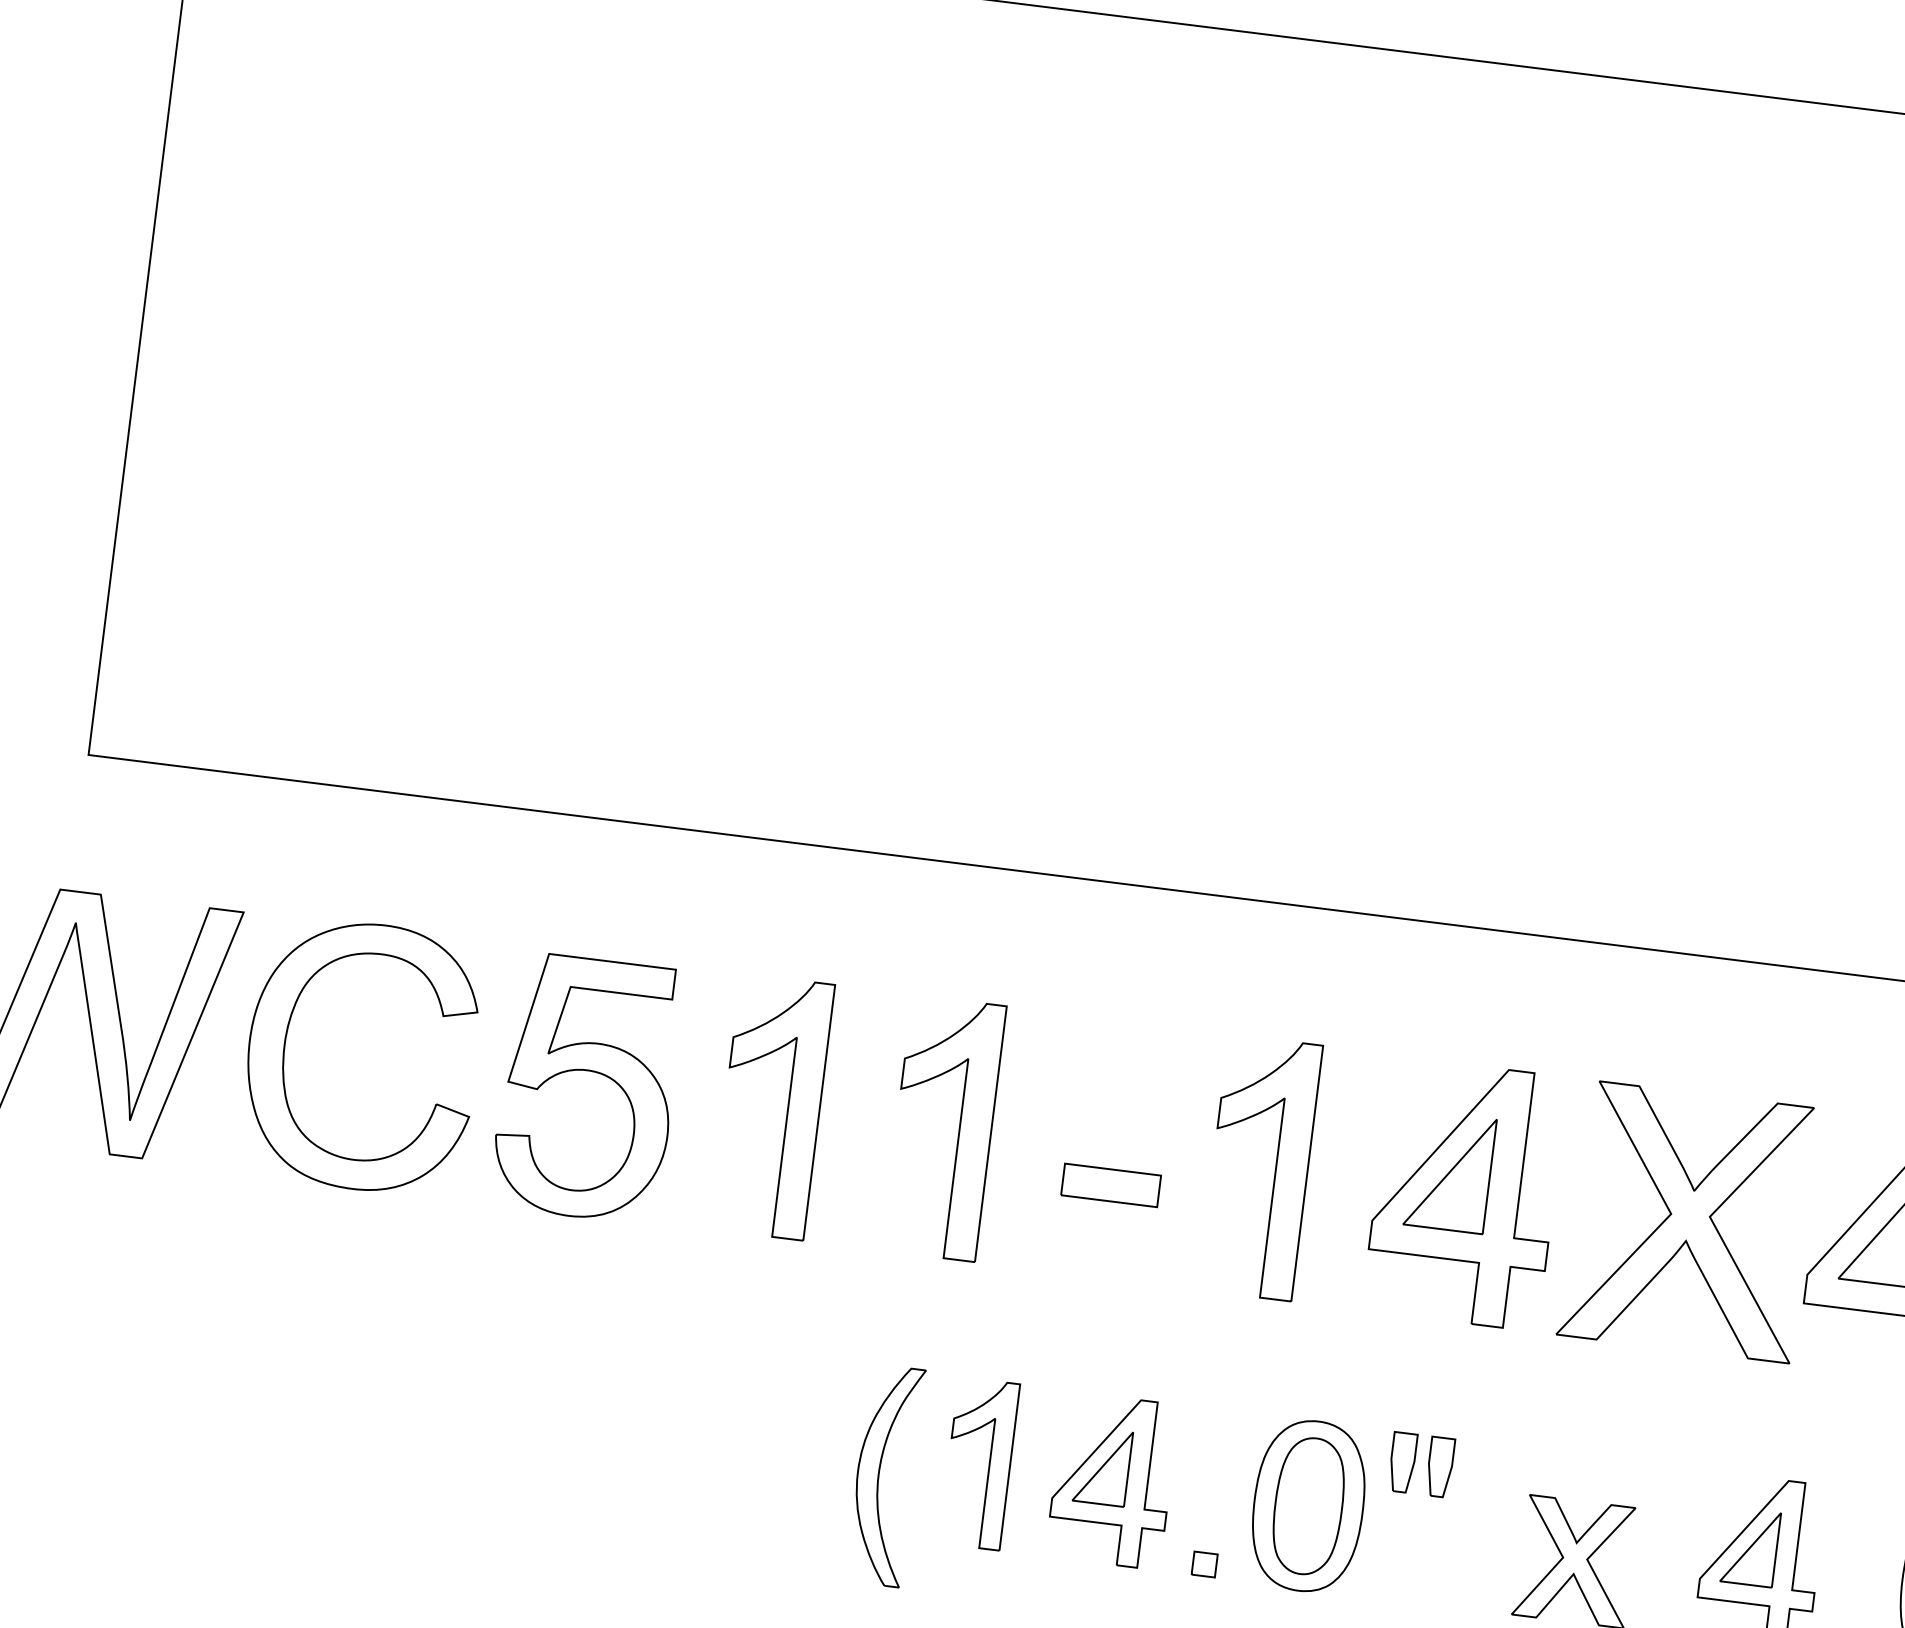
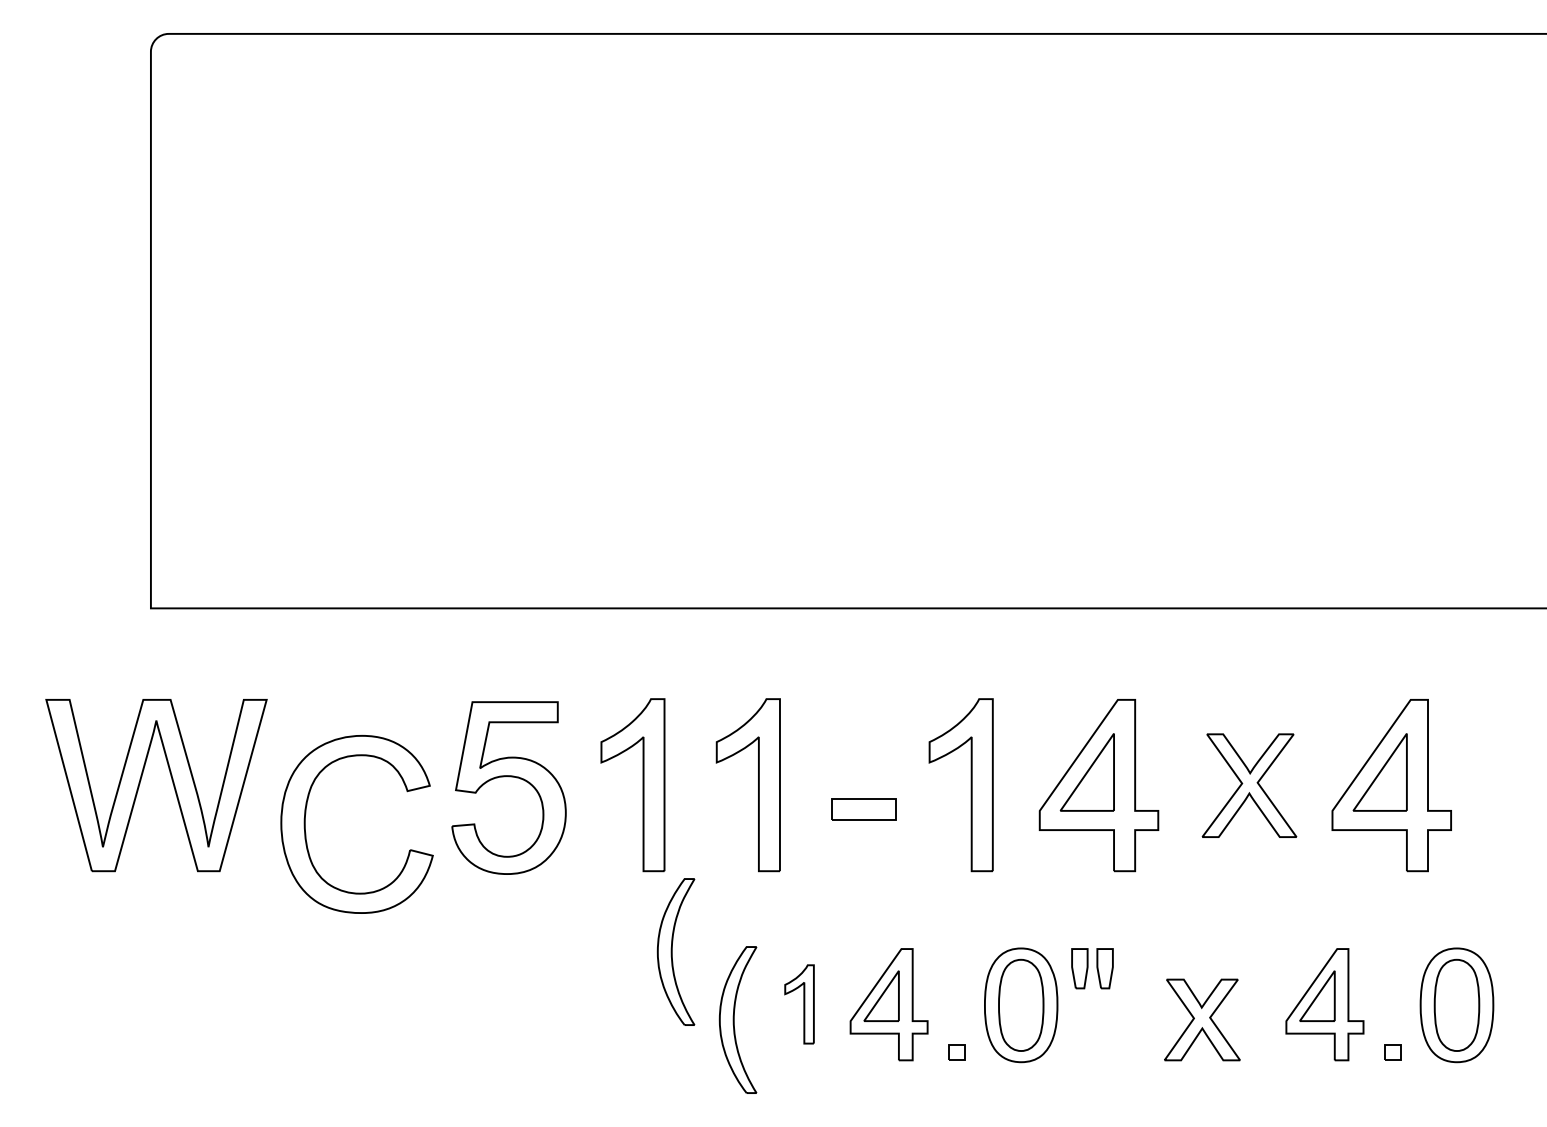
part: (285, 1060) -> (306, 833), moved
part: (1688, 1221) -> (1249, 785), size x0.6
part: (804, 1362) -> (675, 951), added
part: (979, 1463) -> (799, 1004), size x0.7

